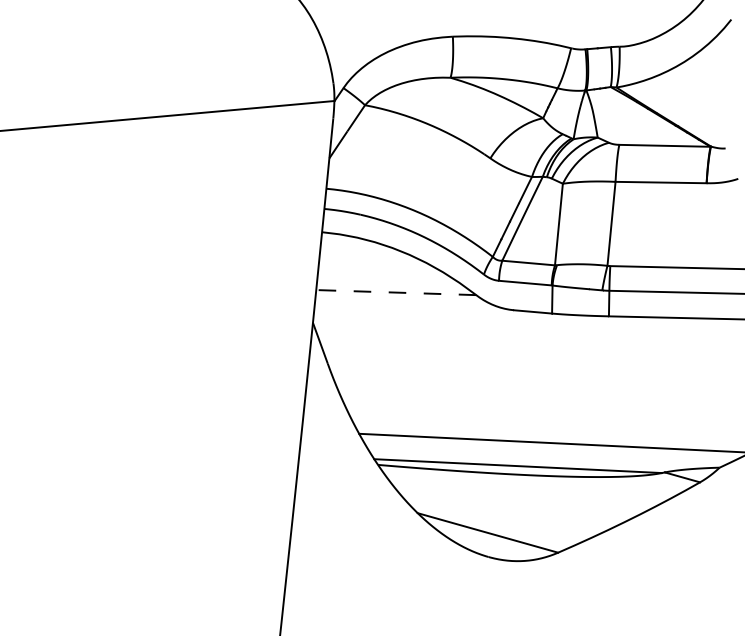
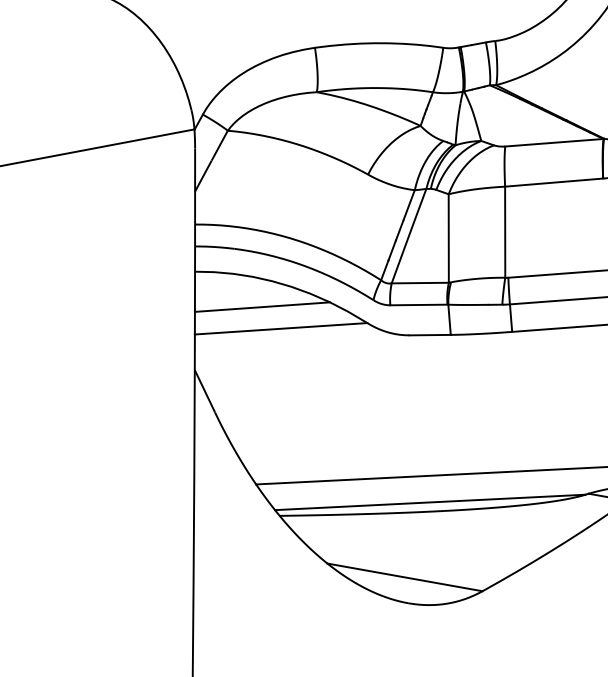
line: (380, 270) -> (261, 306), added
line: (395, 292) -> (280, 328), dashed -> solid

